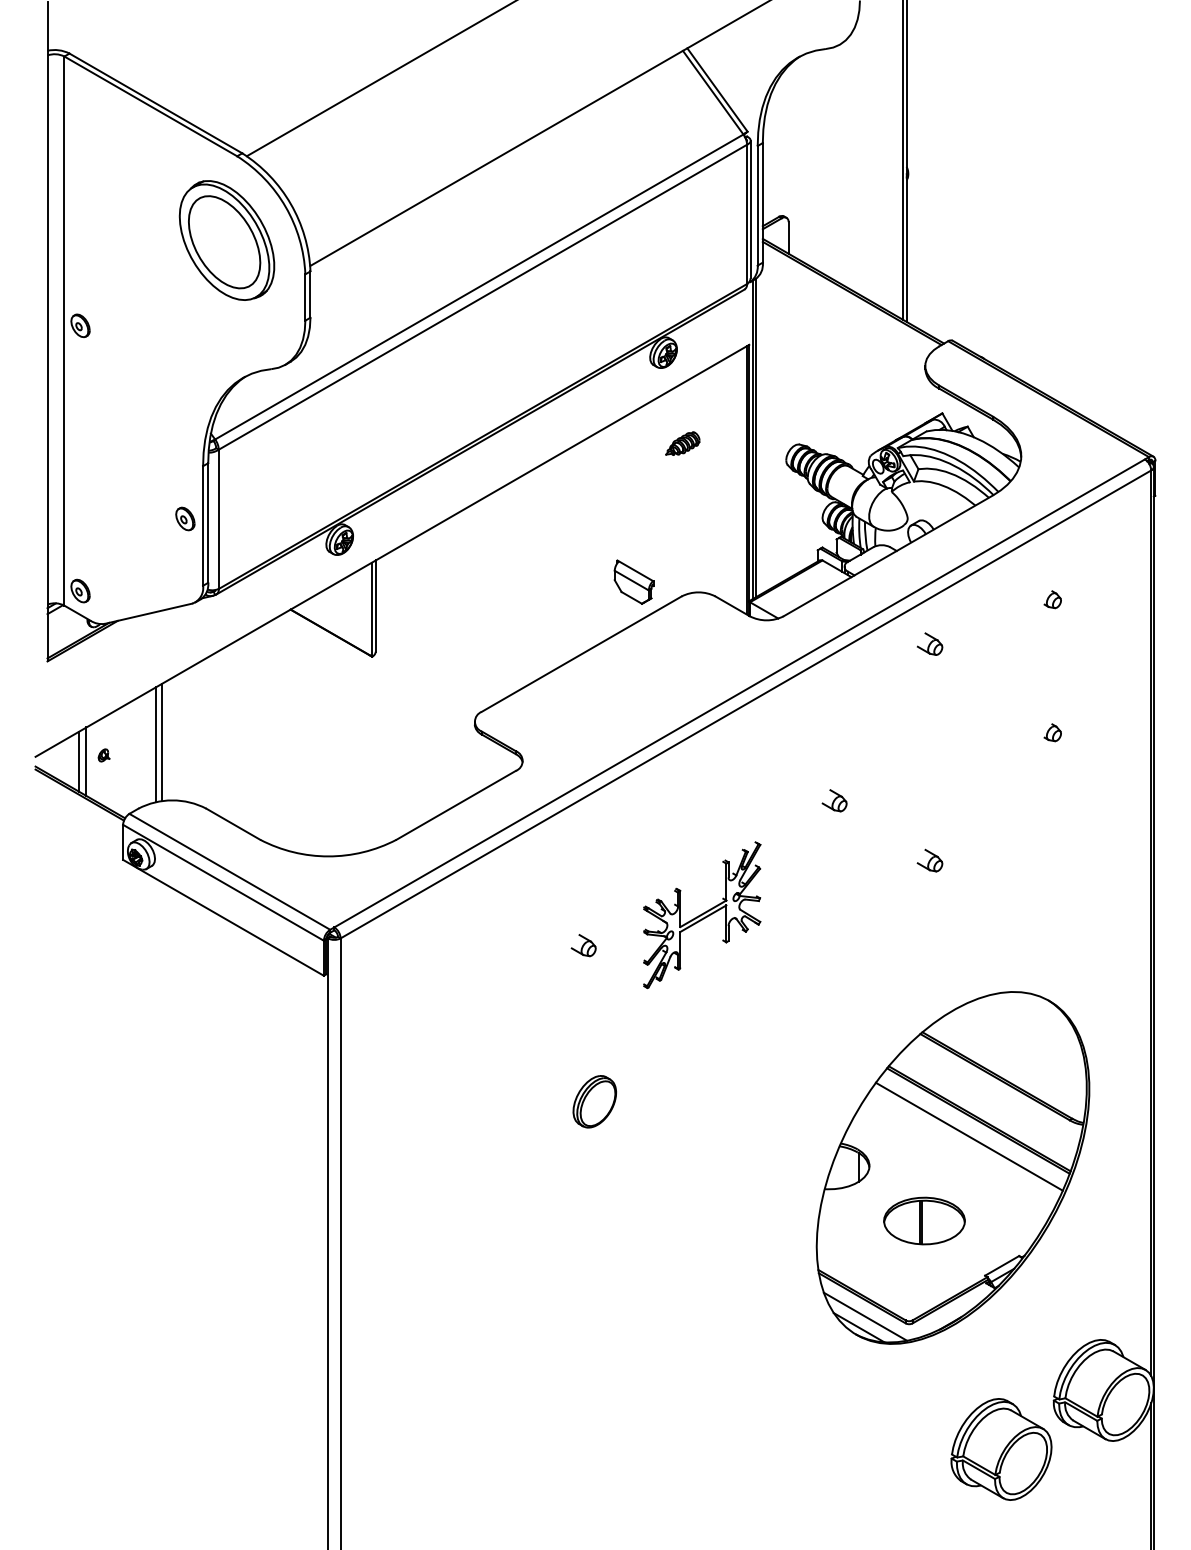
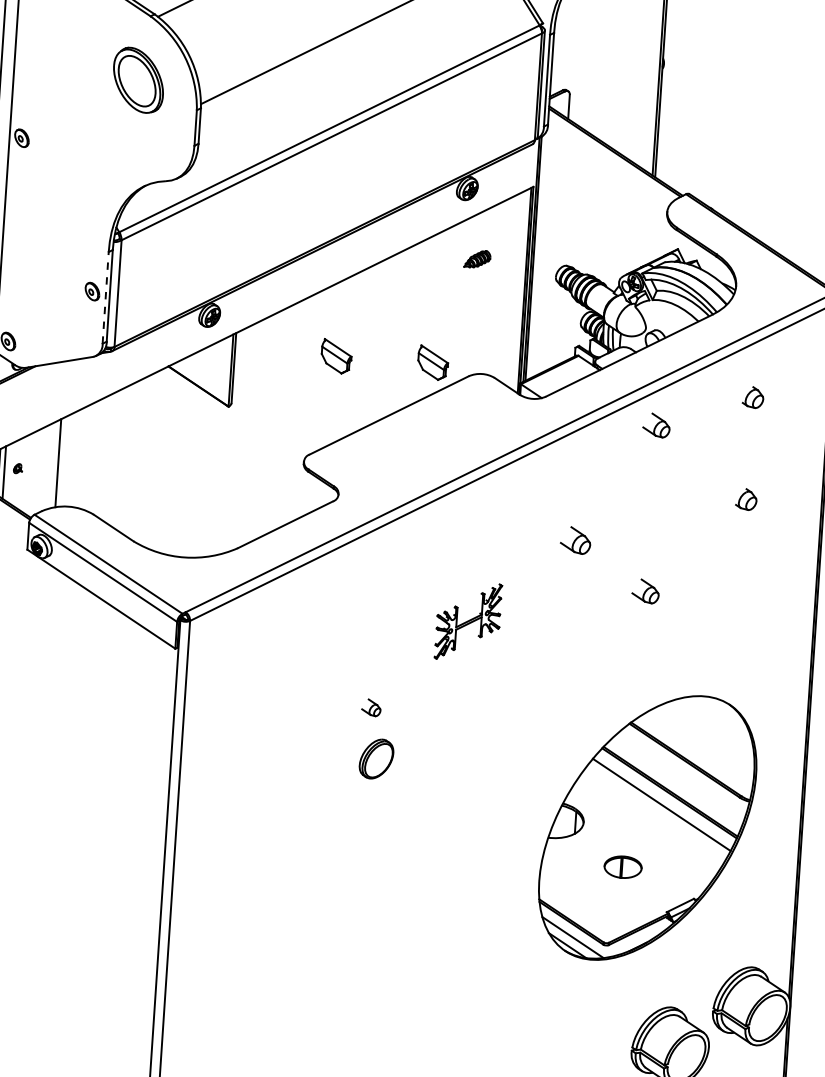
part: (226, 240) -> (138, 80), size x0.7
line: (203, 525) -> (106, 297), solid -> dashed
part: (507, 581) -> (336, 355), added
part: (1052, 599) -> (752, 397), size x1.6
part: (930, 643) -> (657, 424), size x1.4
part: (1052, 732) -> (746, 499), size x1.6
line: (161, 742) -> (62, 461), removed
part: (834, 800) -> (575, 540), size x1.6
part: (929, 860) -> (645, 591), size x1.4
part: (702, 915) -> (468, 621), size x0.7
part: (583, 945) -> (371, 707), moved
part: (924, 1220) -> (623, 866), size x0.6

